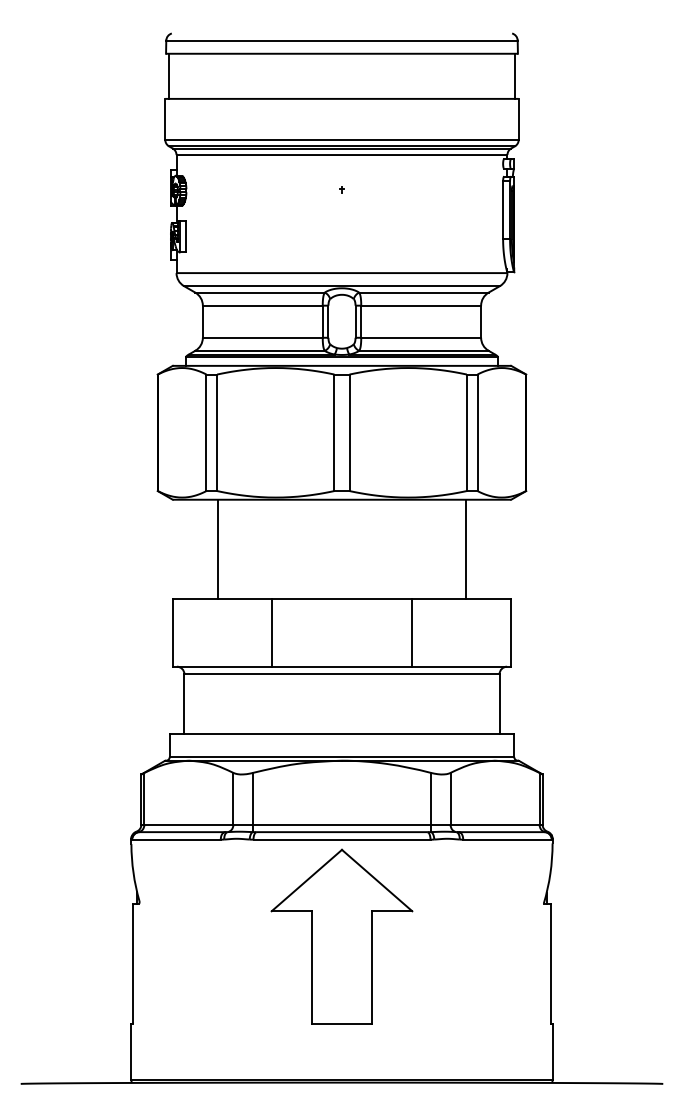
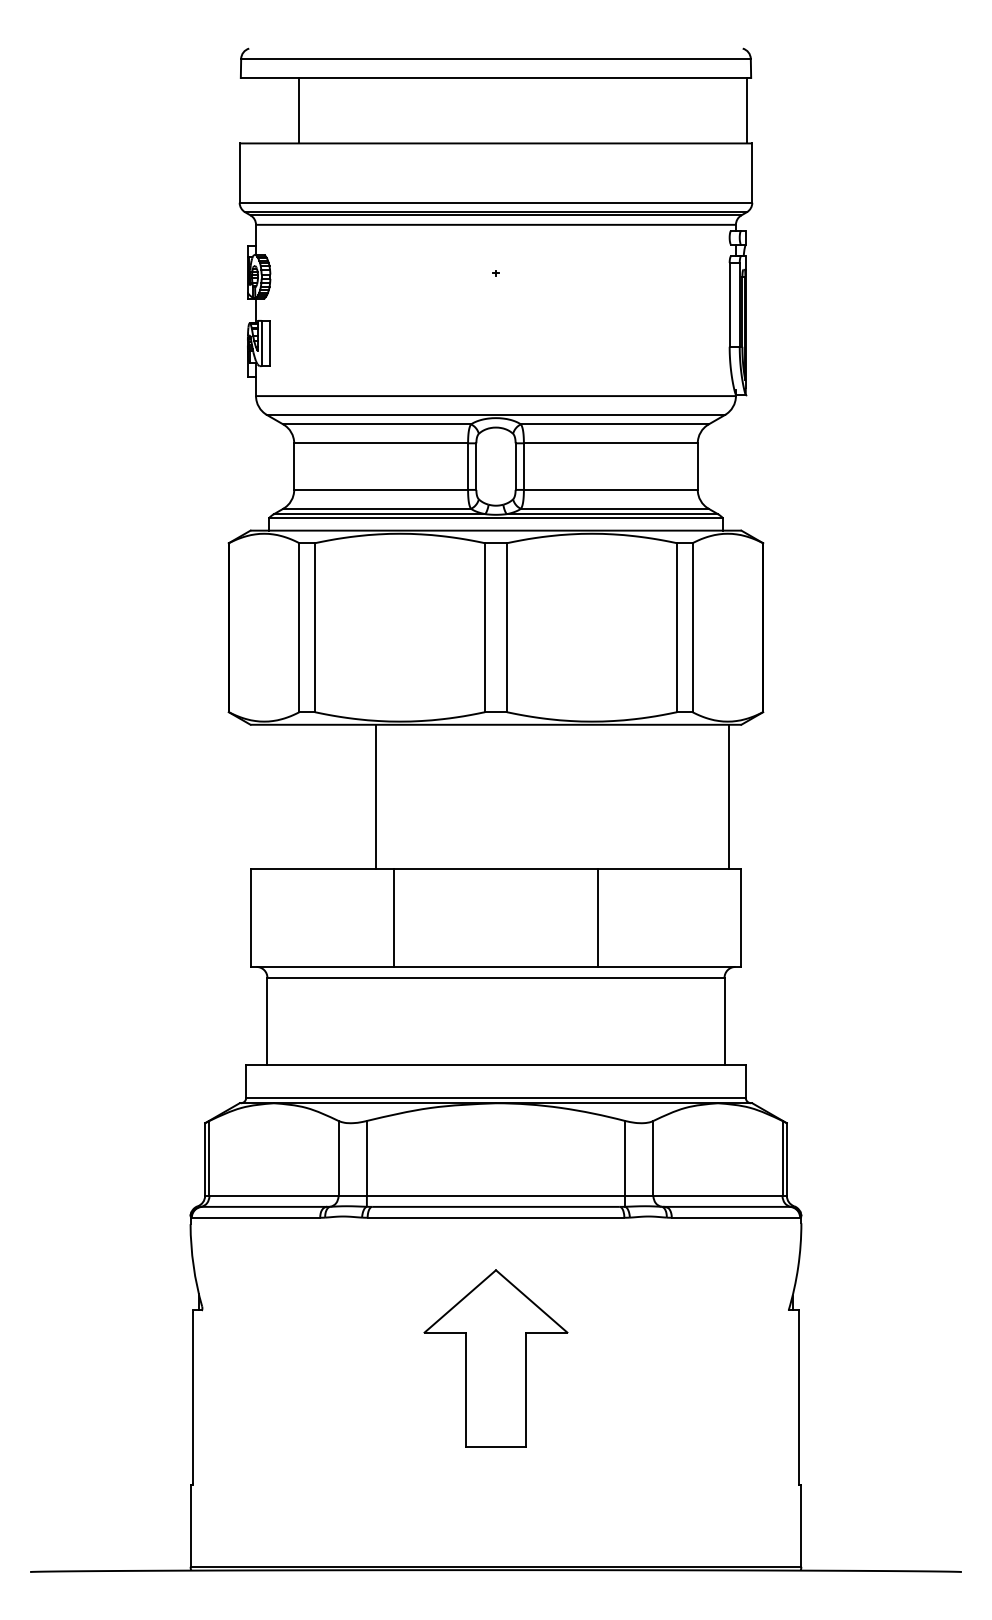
line: (169, 75) -> (299, 109), moved
line: (218, 549) -> (376, 796), moved
line: (465, 549) -> (728, 796), moved
part: (341, 936) -> (495, 1358), size x0.7

